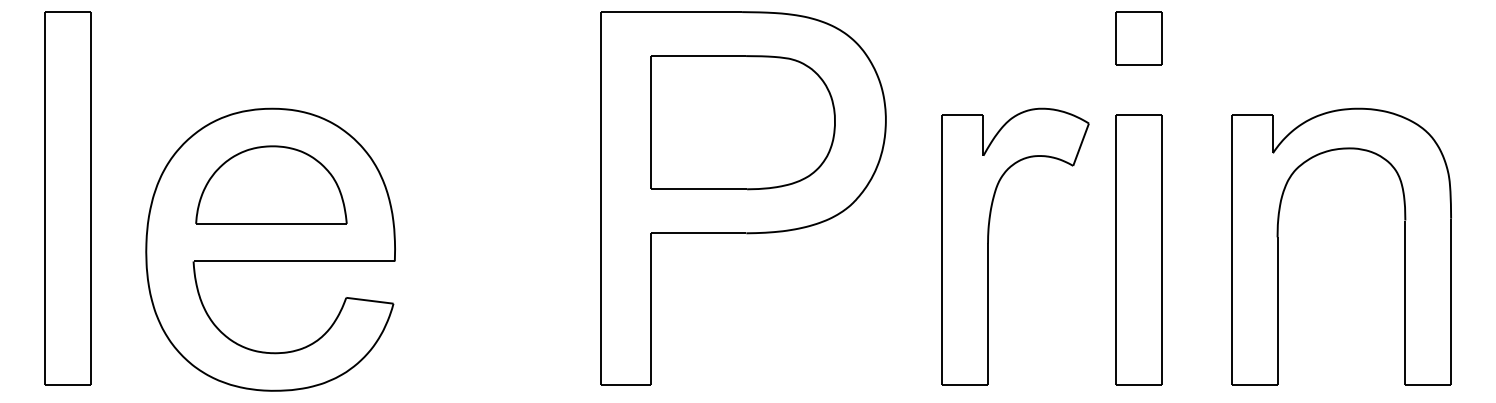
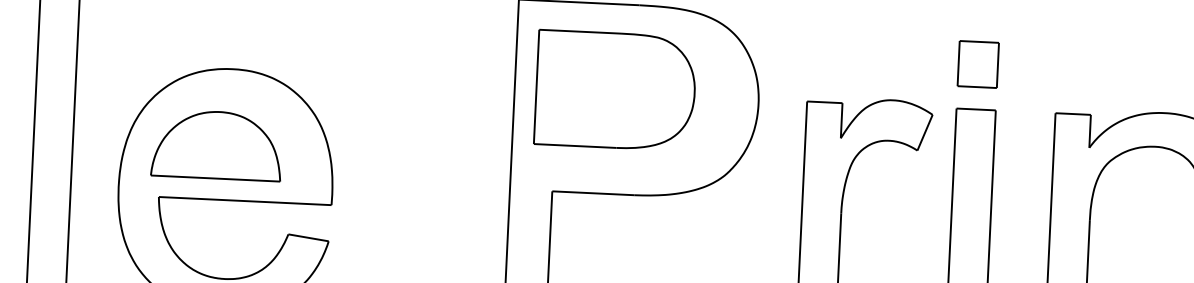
part: (1138, 38) -> (977, 64), moved
part: (742, 122) -> (615, 90), moved
part: (271, 184) -> (217, 144), moved

